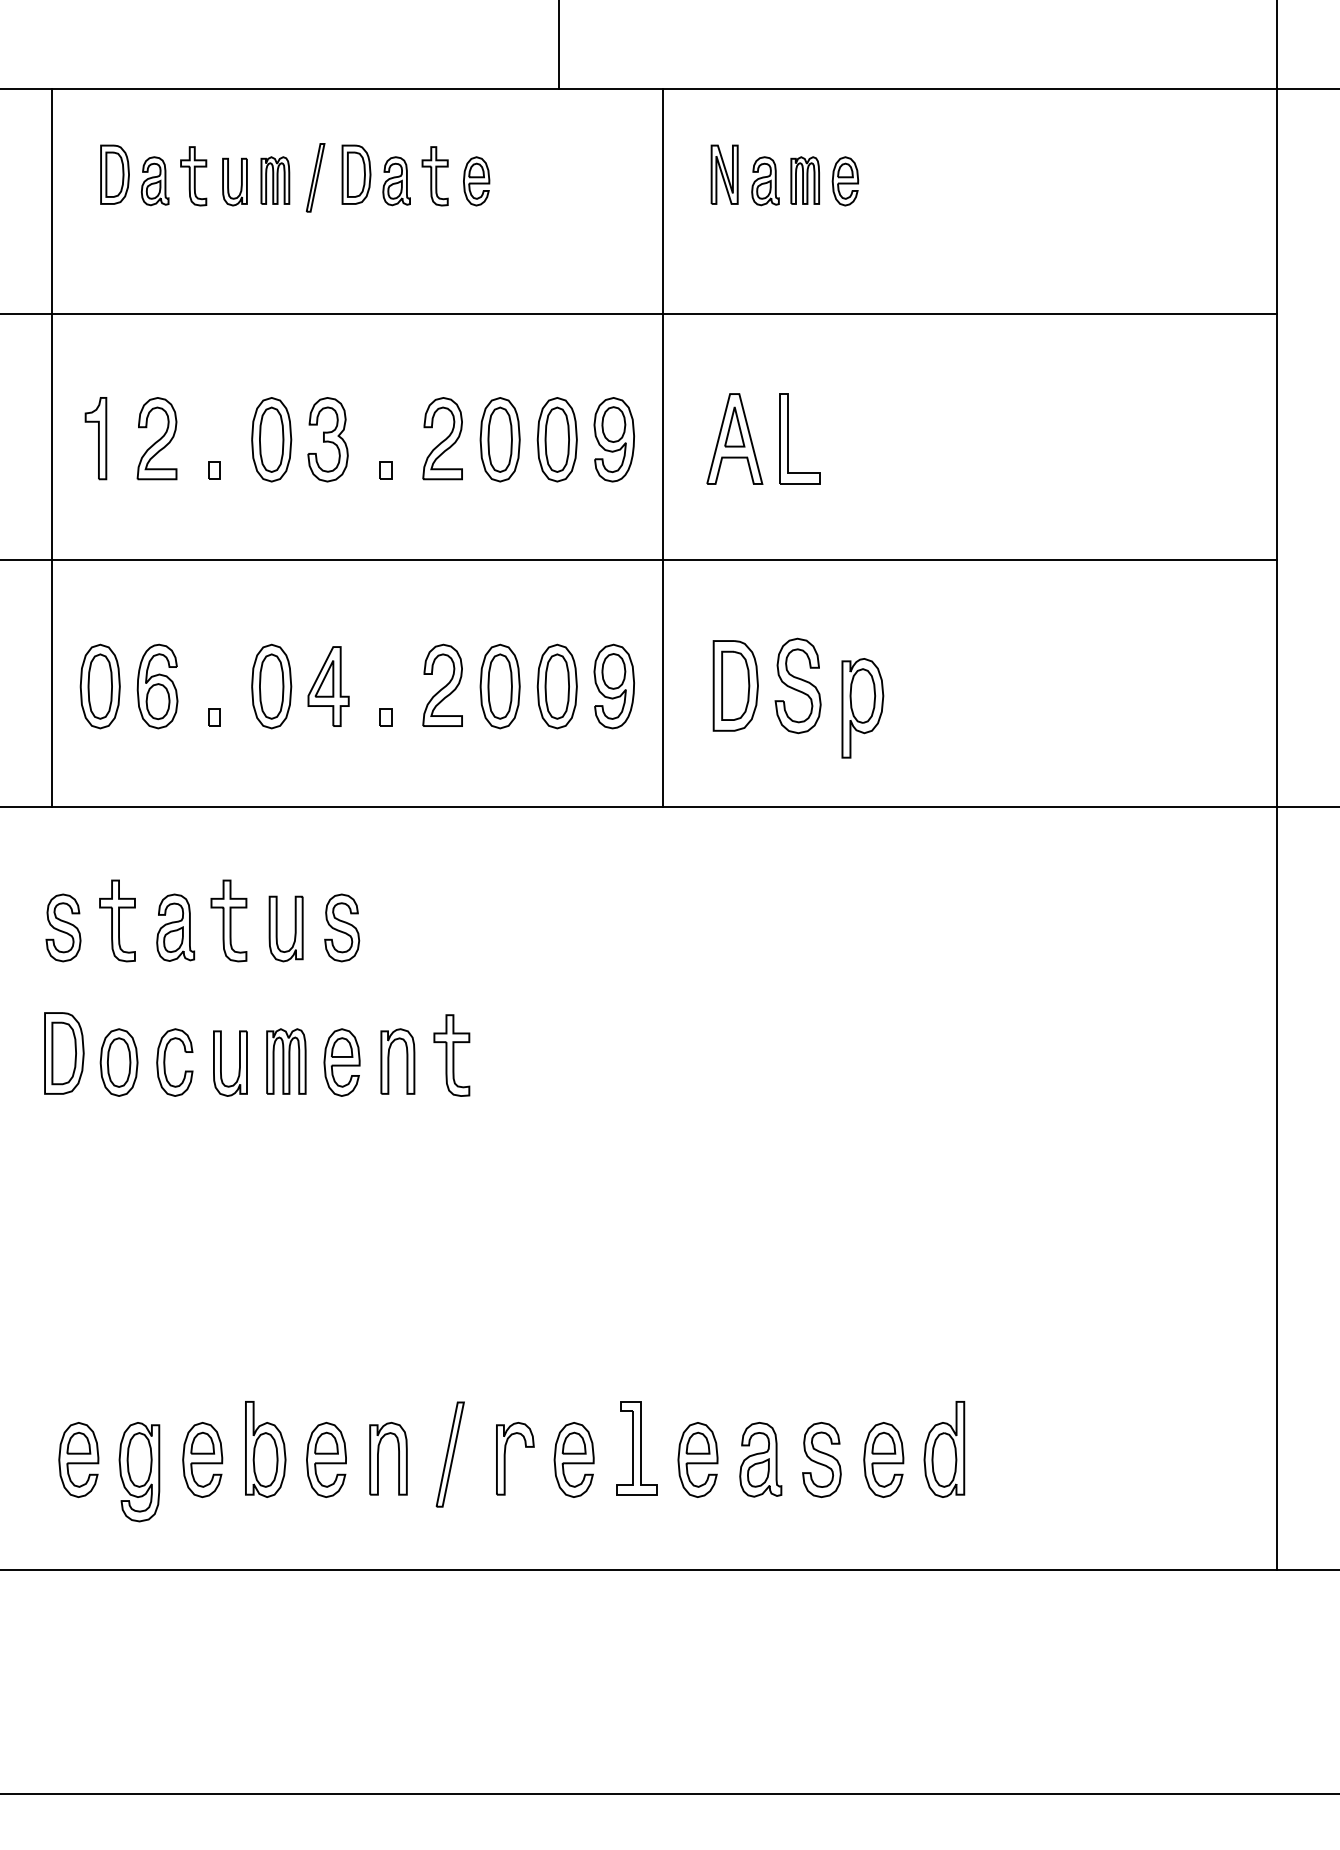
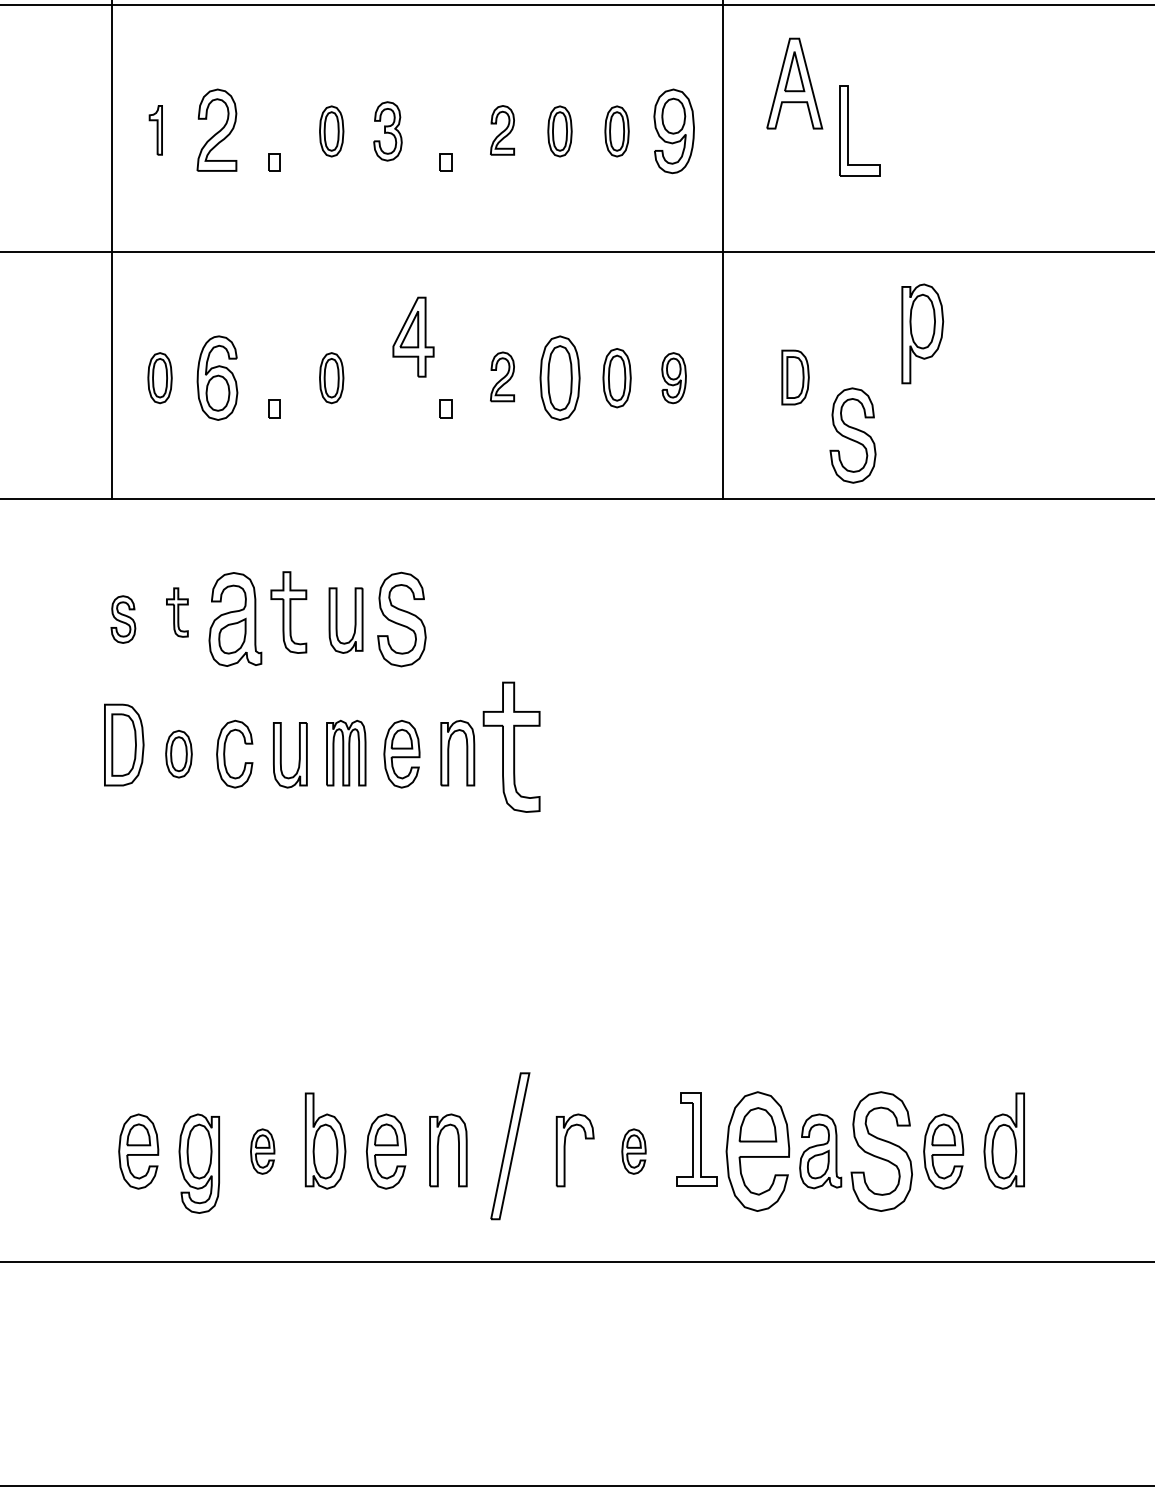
part: (95, 438) -> (155, 130), size x0.6
part: (442, 438) -> (502, 130), size x0.6
part: (734, 438) -> (794, 83), moved
part: (271, 439) -> (331, 131), size x0.6
part: (327, 439) -> (387, 131), size x0.7
part: (499, 439) -> (559, 131), size x0.6
part: (556, 439) -> (616, 131), size x0.6
part: (442, 684) -> (502, 376), size x0.6
part: (735, 685) -> (795, 377), size x0.6
part: (797, 685) -> (852, 435), moved
part: (99, 686) -> (159, 378), size x0.6
part: (271, 686) -> (331, 378), size x0.6
part: (328, 686) -> (413, 337), moved
part: (556, 686) -> (616, 378), size x0.7
part: (613, 686) -> (673, 378), size x0.6
part: (862, 708) -> (922, 334), moved
part: (117, 920) -> (177, 612), size x0.6
part: (63, 927) -> (123, 619), size x0.7
part: (175, 927) -> (235, 619), size x1.4
part: (342, 927) -> (402, 619), size x1.4
part: (451, 1055) -> (511, 747), size x1.6
part: (118, 1062) -> (178, 754), size x0.7
part: (449, 1454) -> (509, 1146), size x1.4
part: (202, 1459) -> (262, 1151), size x0.6
part: (573, 1459) -> (633, 1151), size x0.6
part: (697, 1459) -> (757, 1151), size x1.6
part: (821, 1459) -> (881, 1151), size x1.6

